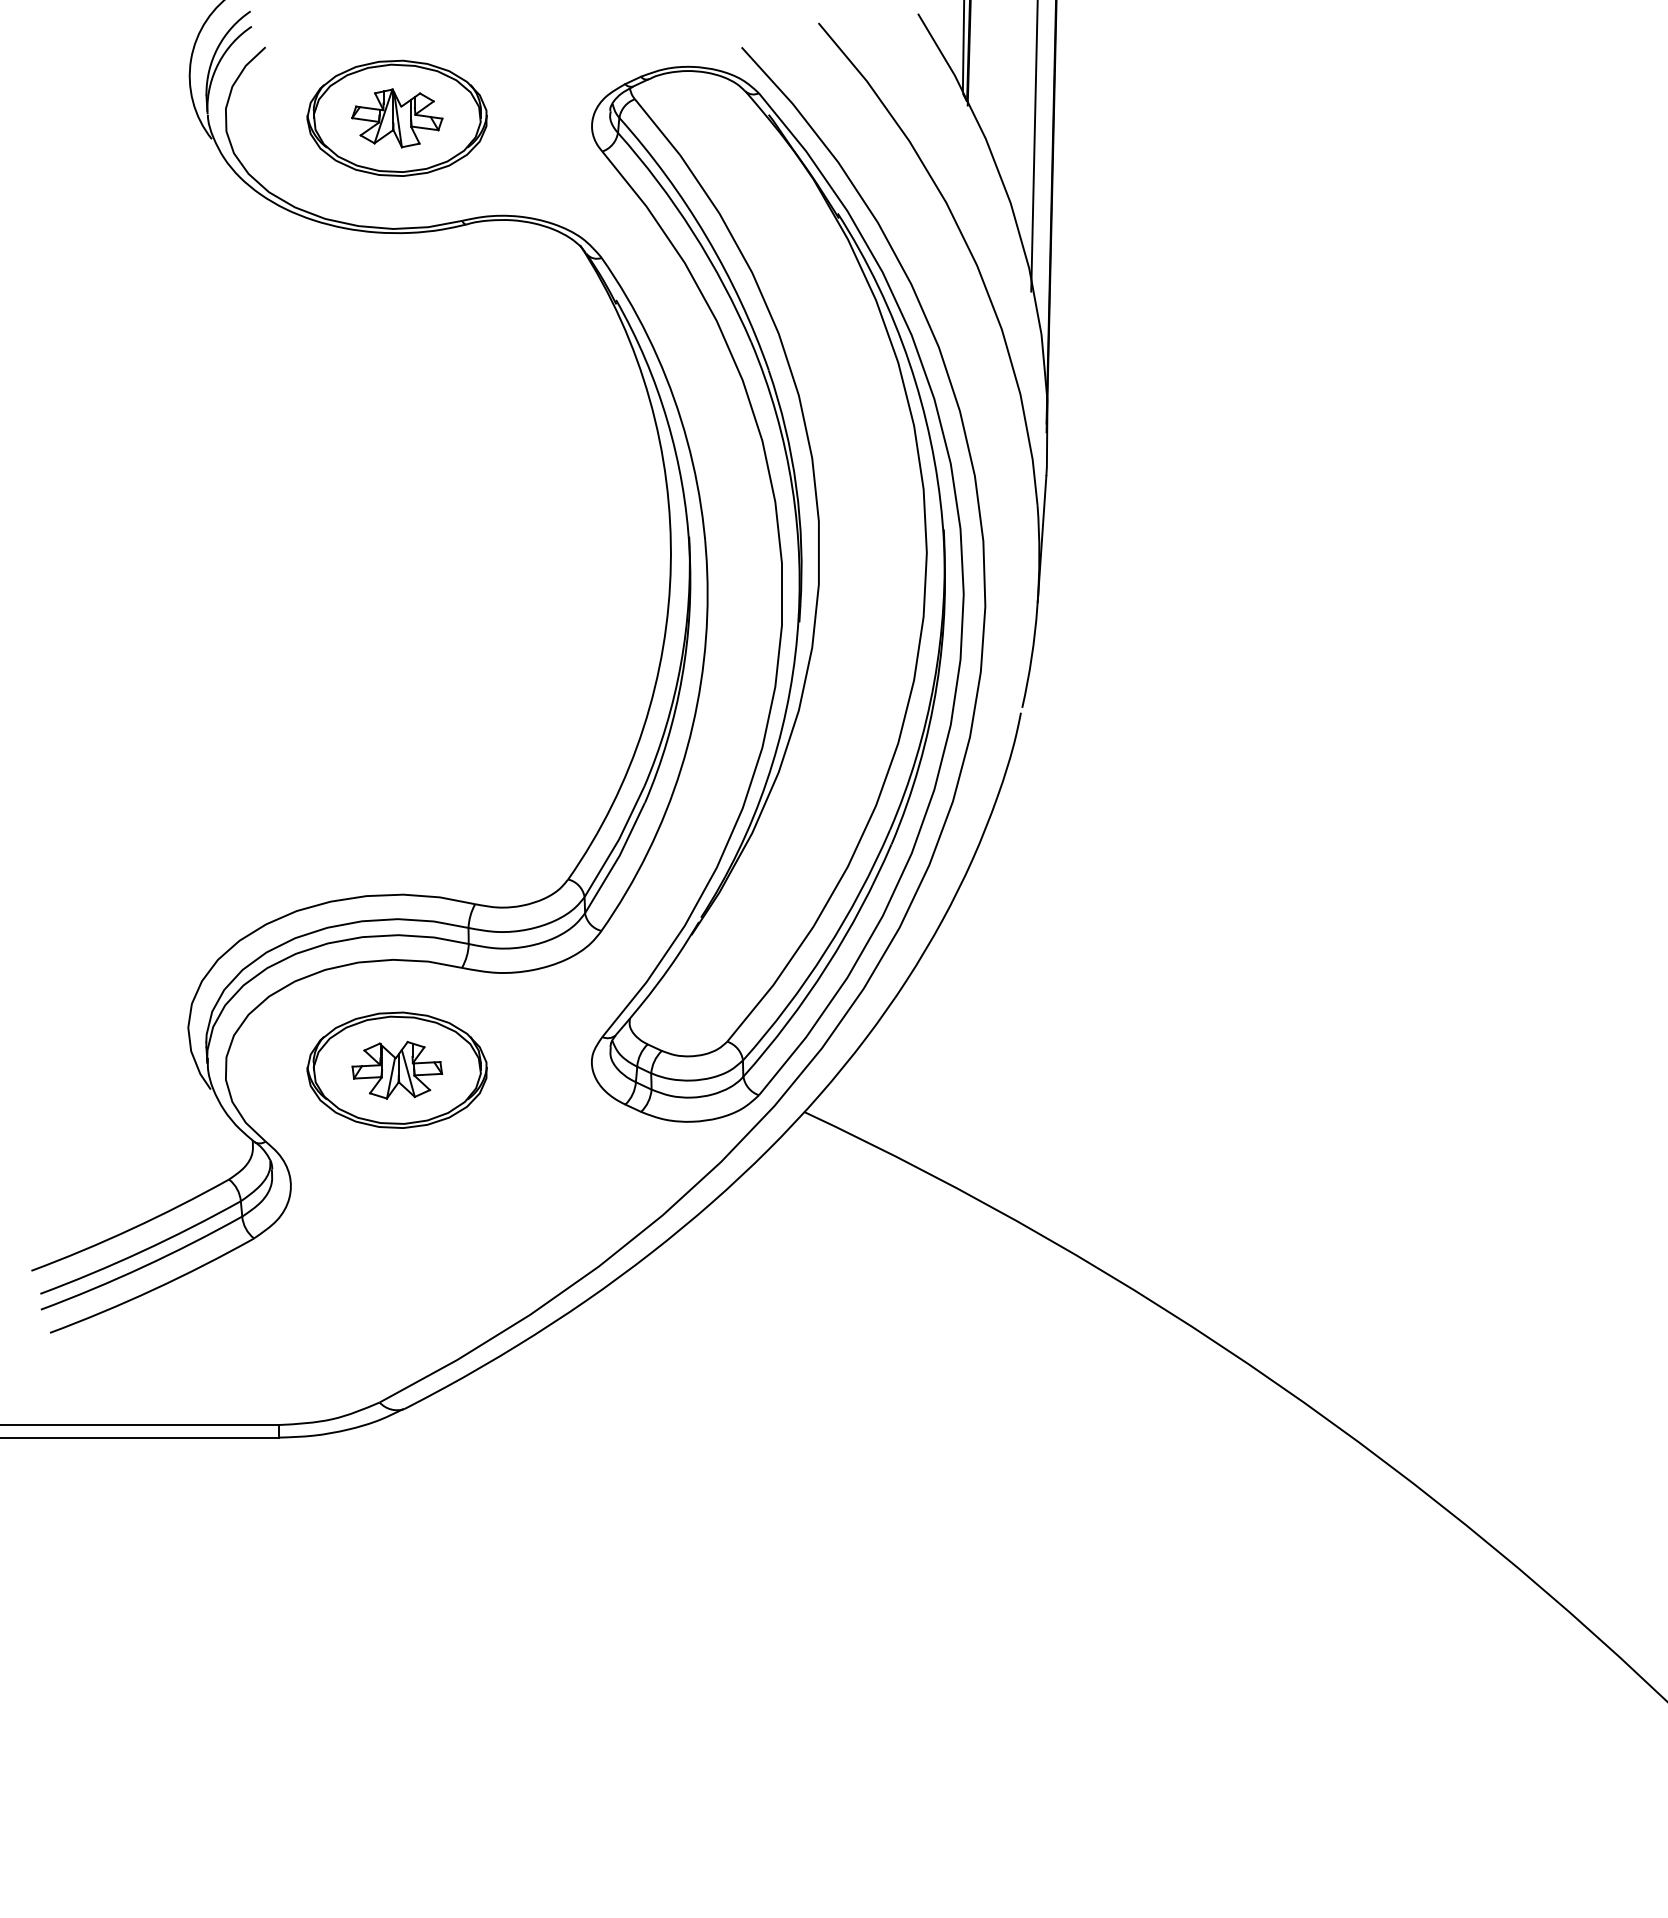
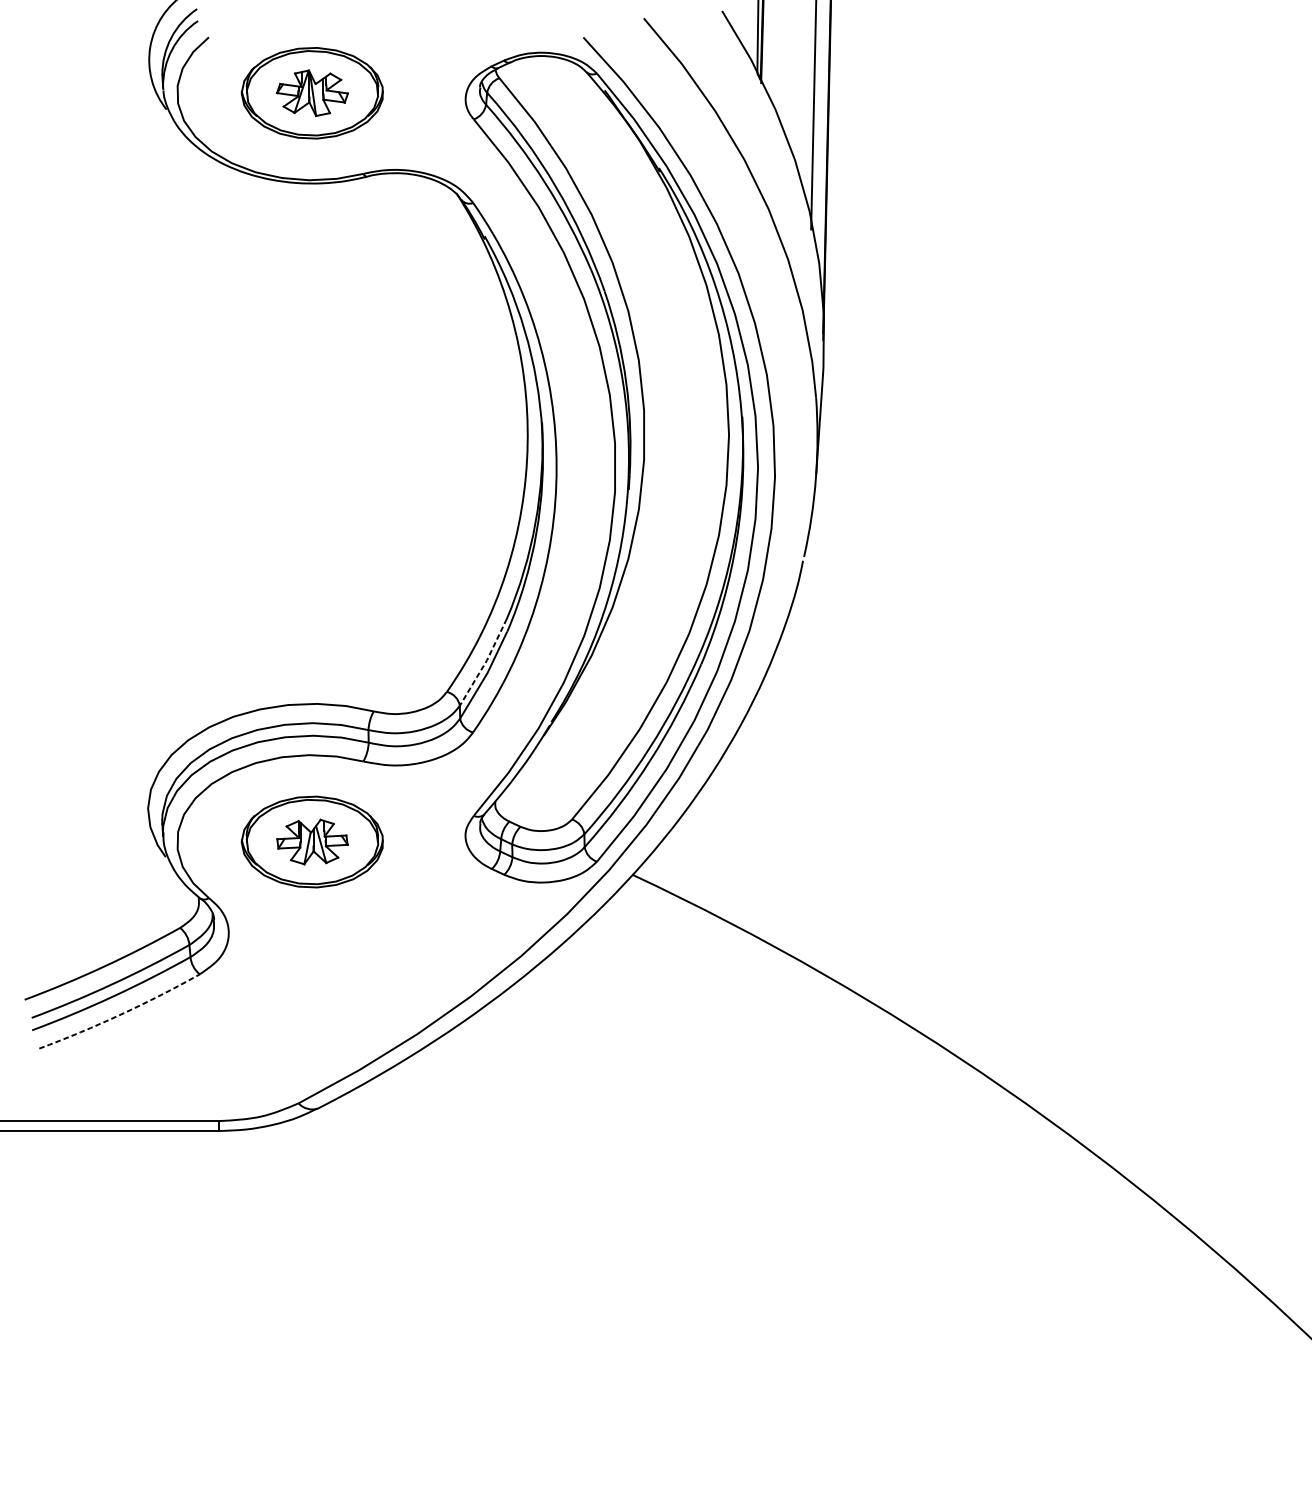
line: (617, 842) -> (485, 662), solid -> dashed
arc: (153, 1289) -> (120, 1014), solid -> dashed

